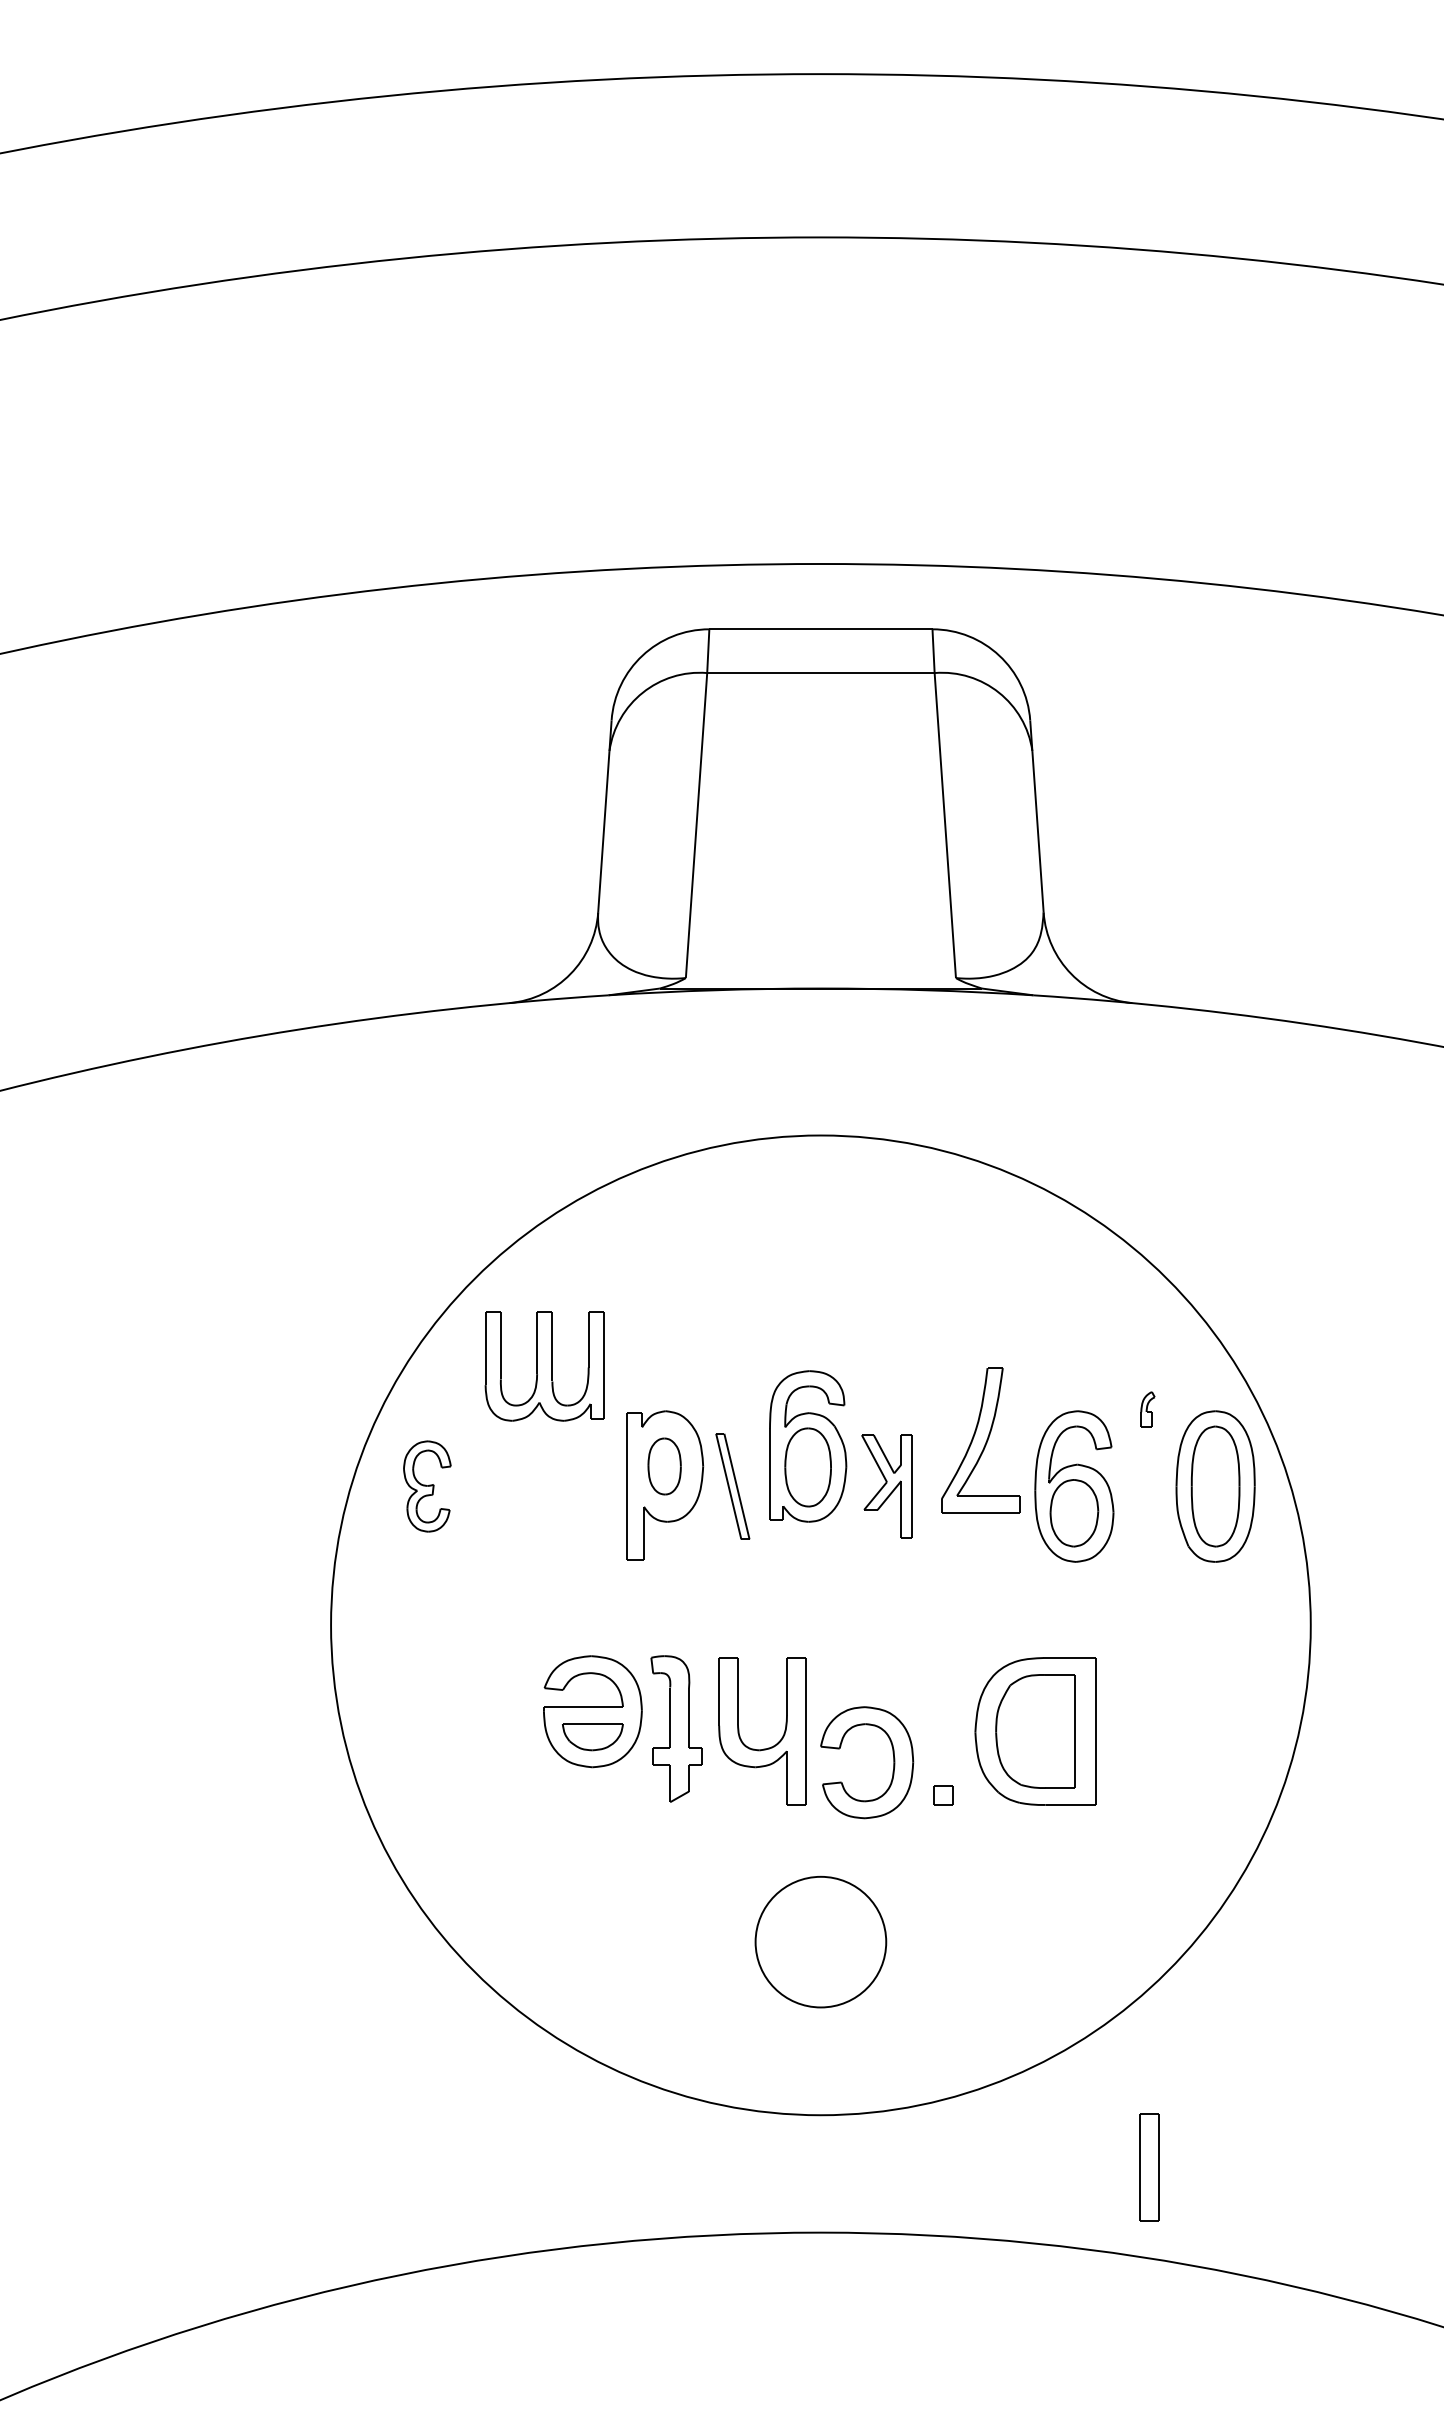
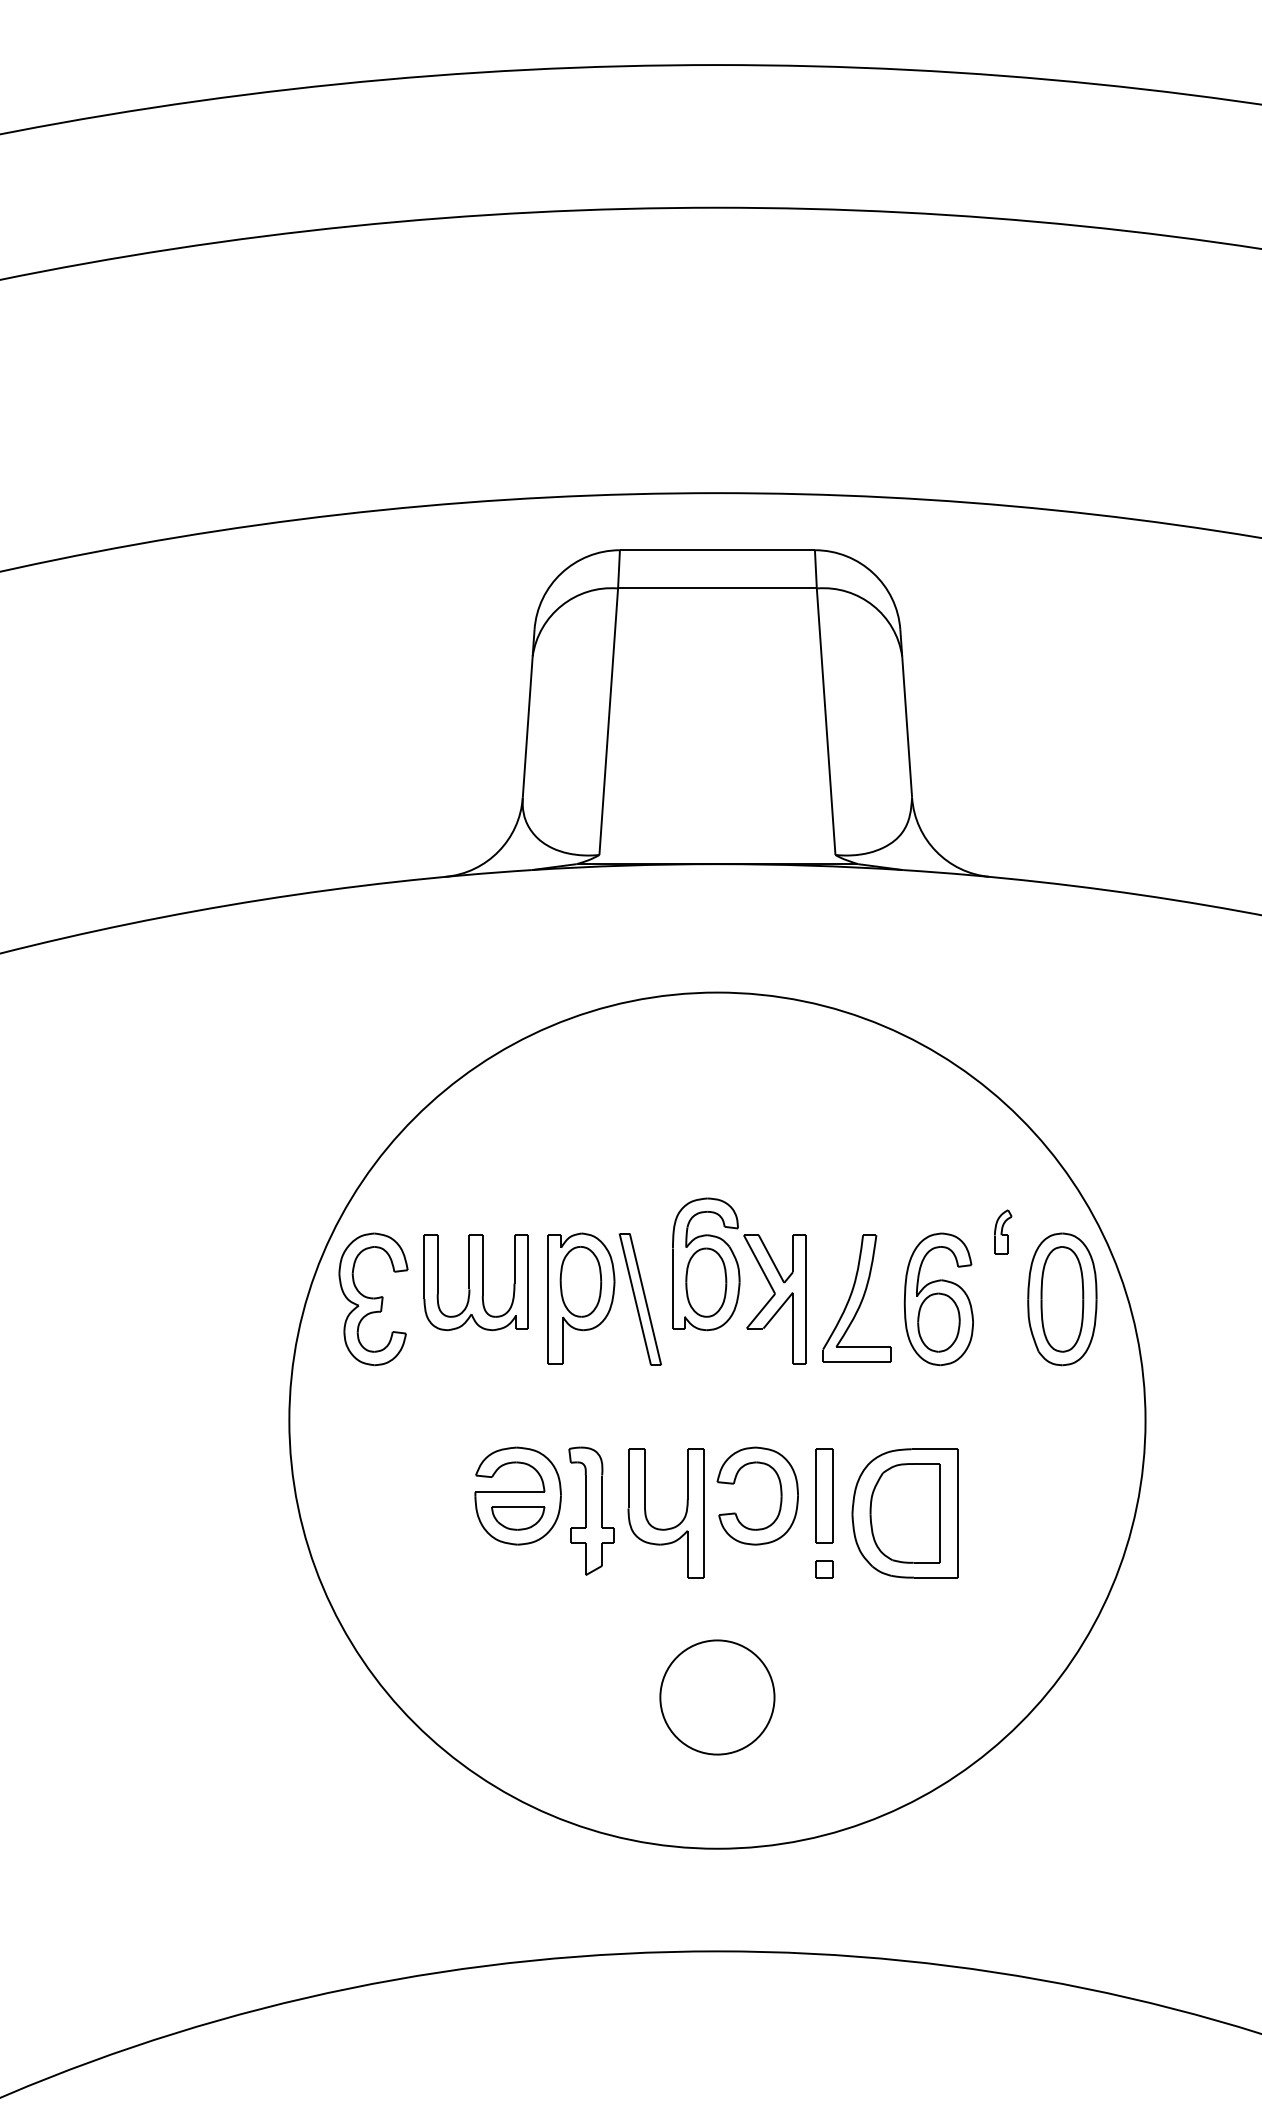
part: (544, 1366) -> (475, 1282), moved
part: (1147, 1409) -> (1002, 1232), size x1.43
part: (980, 1440) -> (856, 1298), moved
part: (664, 1466) -> (580, 1281), size x1.43
part: (427, 1486) -> (373, 1299), size x1.67
part: (732, 1486) -> (640, 1299), size x1.43
part: (886, 1486) -> (774, 1299), size x1.43
part: (893, 1762) -> (780, 1495), moved
part: (1149, 2167) -> (824, 1495), moved

